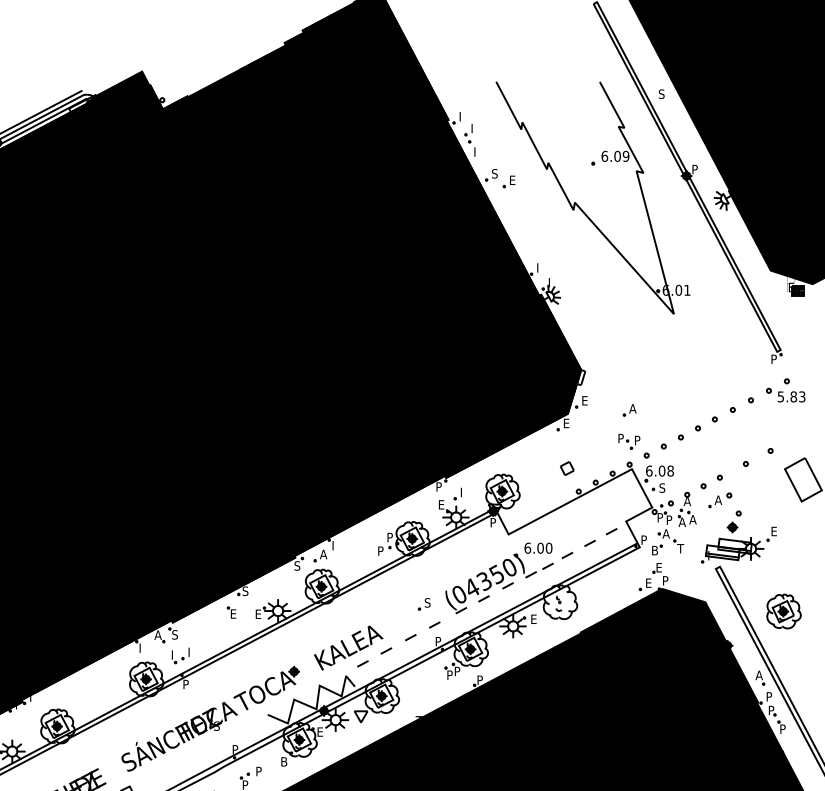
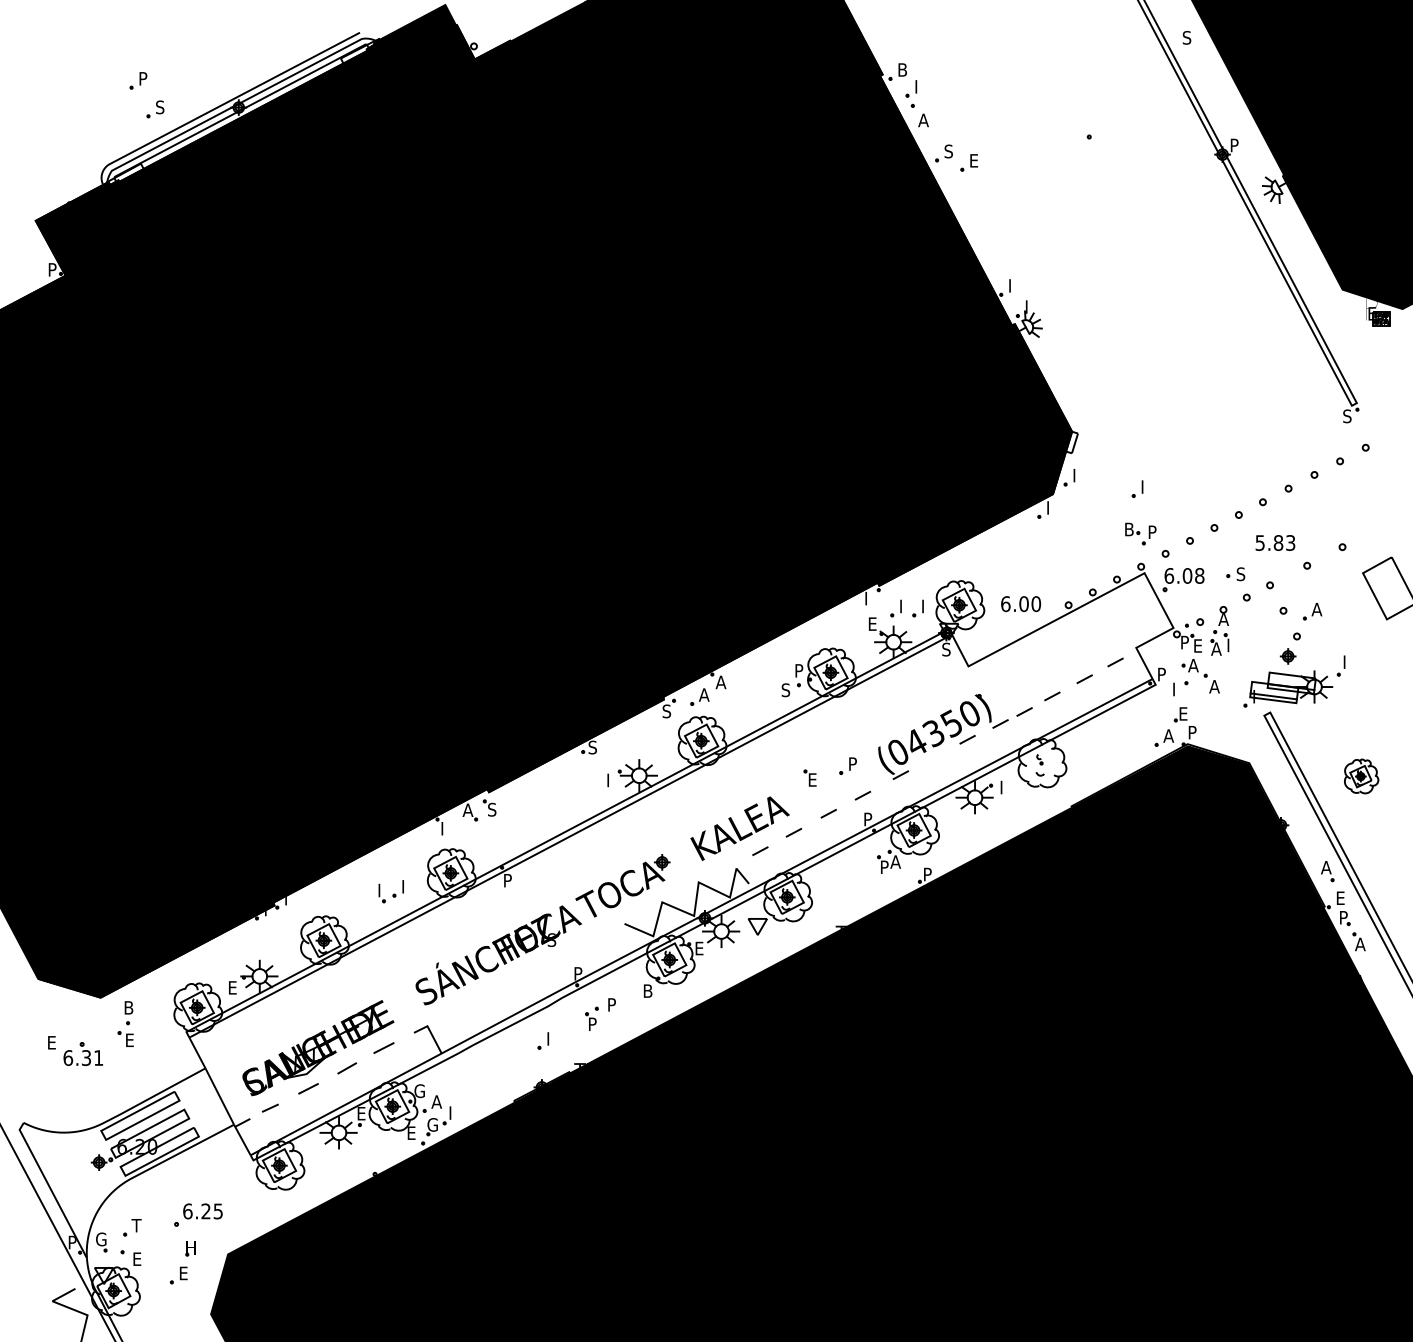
text: (463, 116) -> (903, 69), I -> B
text: (477, 152) -> (923, 120), I -> A
part: (581, 208) -> (1072, 201), removed
text: (774, 359) -> (1347, 416), P -> S
text: (791, 396) -> (1275, 542), moved
text: (585, 400) -> (1078, 475), E -> I
text: (632, 408) -> (1145, 486), A -> I
text: (567, 423) -> (1052, 507), E -> I
text: (621, 438) -> (1129, 529), P -> B
part: (567, 468) -> (1052, 572), removed
text: (440, 484) -> (870, 595), P -> I
part: (658, 488) -> (1235, 574), moved
part: (472, 493) -> (917, 608), added
part: (715, 501) -> (1312, 611), moved
text: (669, 519) -> (1198, 645), P -> E
text: (692, 519) -> (1231, 645), A -> I
text: (493, 522) -> (946, 649), P -> S
text: (774, 531) -> (1348, 661), E -> I
text: (334, 545) -> (720, 682), I -> A
text: (538, 548) -> (1021, 604), moved
text: (680, 548) -> (1213, 686), T -> A
text: (655, 550) -> (1177, 689), B -> I
text: (380, 551) -> (785, 690), P -> S
text: (648, 582) -> (1168, 735), E -> A
line: (484, 598) -> (933, 758), removed
text: (427, 602) -> (852, 763), S -> P
part: (783, 611) -> (1361, 776), size x0.7
part: (231, 612) -> (809, 777), moved
text: (259, 614) -> (612, 780), E -> I
text: (534, 619) -> (1005, 787), E -> I
part: (180, 655) -> (390, 891), moved
text: (457, 671) -> (895, 861), P -> A
text: (769, 696) -> (1341, 897), P -> E
text: (783, 729) -> (1360, 944), P -> A

